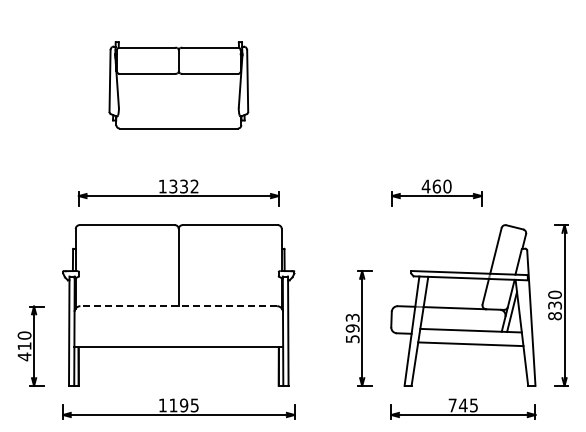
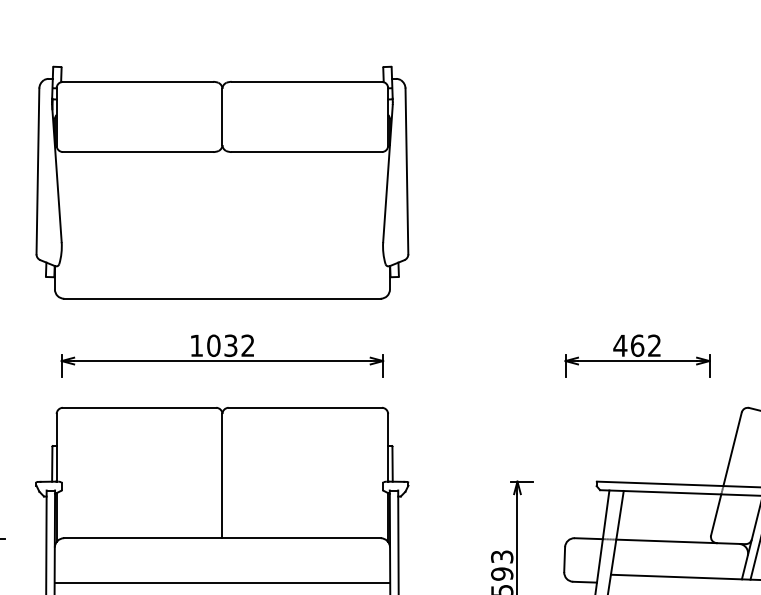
part: (178, 85) -> (221, 183), size x1.67
text: (173, 186) -> (213, 345), 1332 -> 1032
text: (447, 186) -> (654, 345), 460 -> 462
line: (178, 306) -> (221, 538), dashed -> solid
line: (178, 333) -> (221, 582), added

